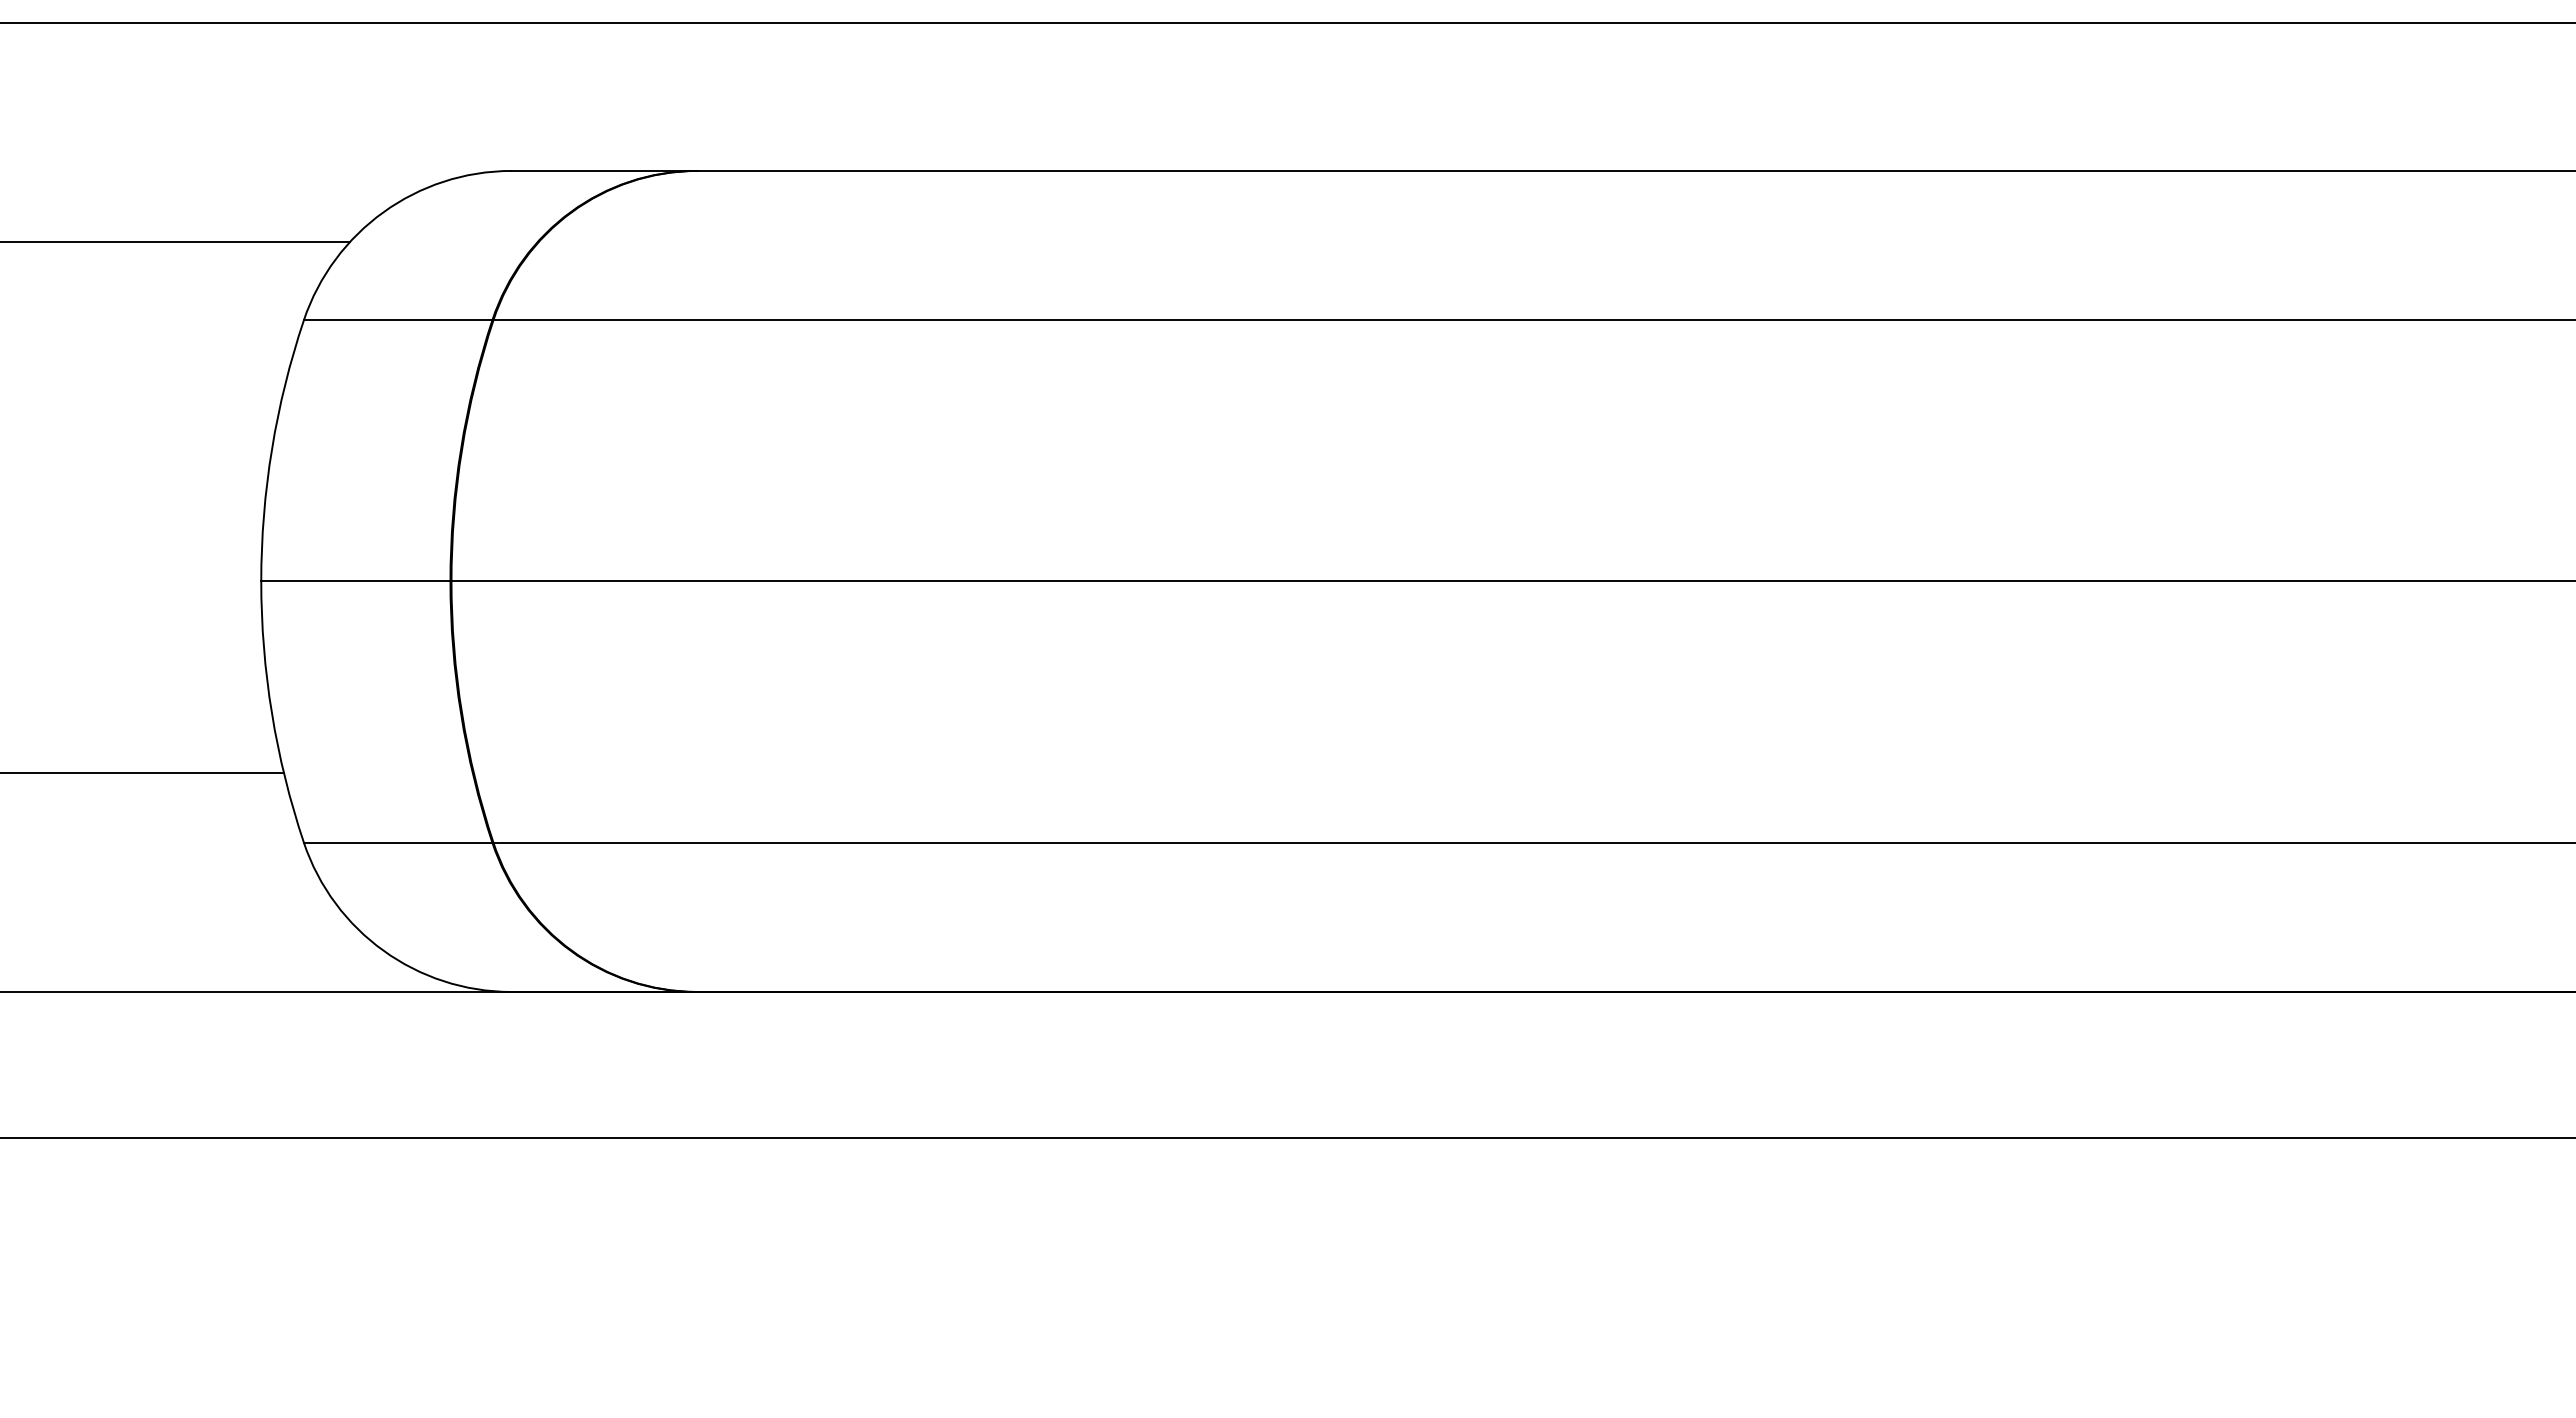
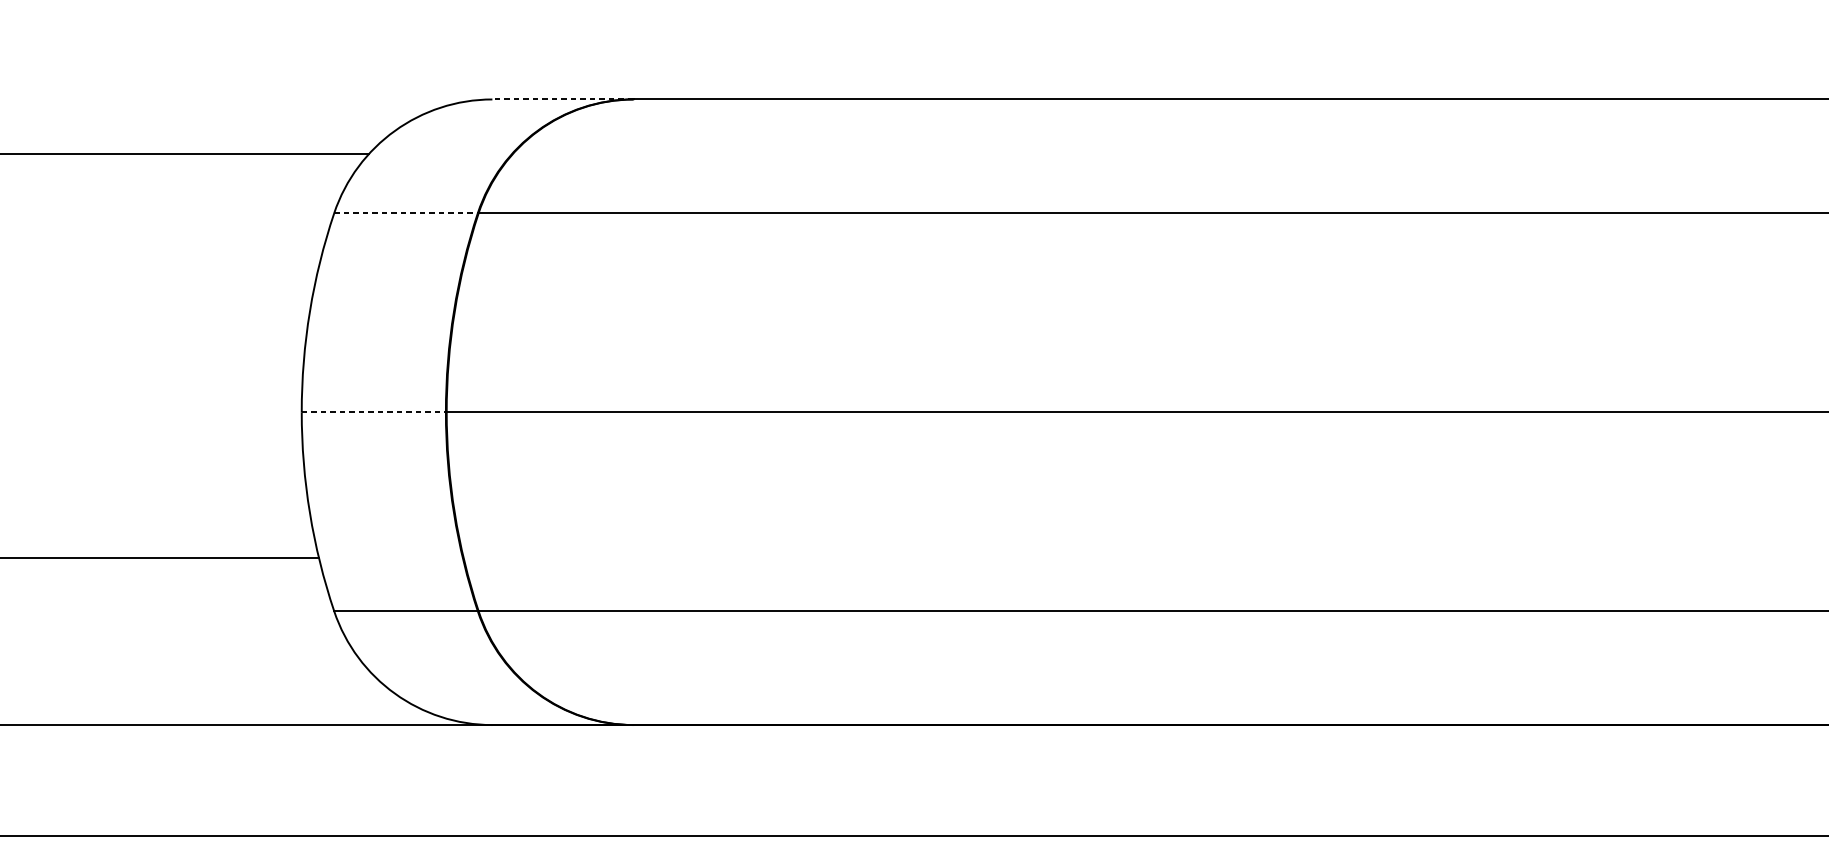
line: (603, 170) -> (562, 99), solid -> dashed
line: (398, 320) -> (406, 213), solid -> dashed
line: (355, 581) -> (373, 412), solid -> dashed

